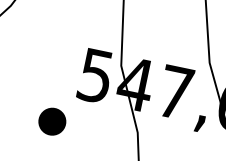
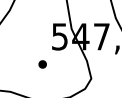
part: (51, 121) -> (42, 64), size x0.6

